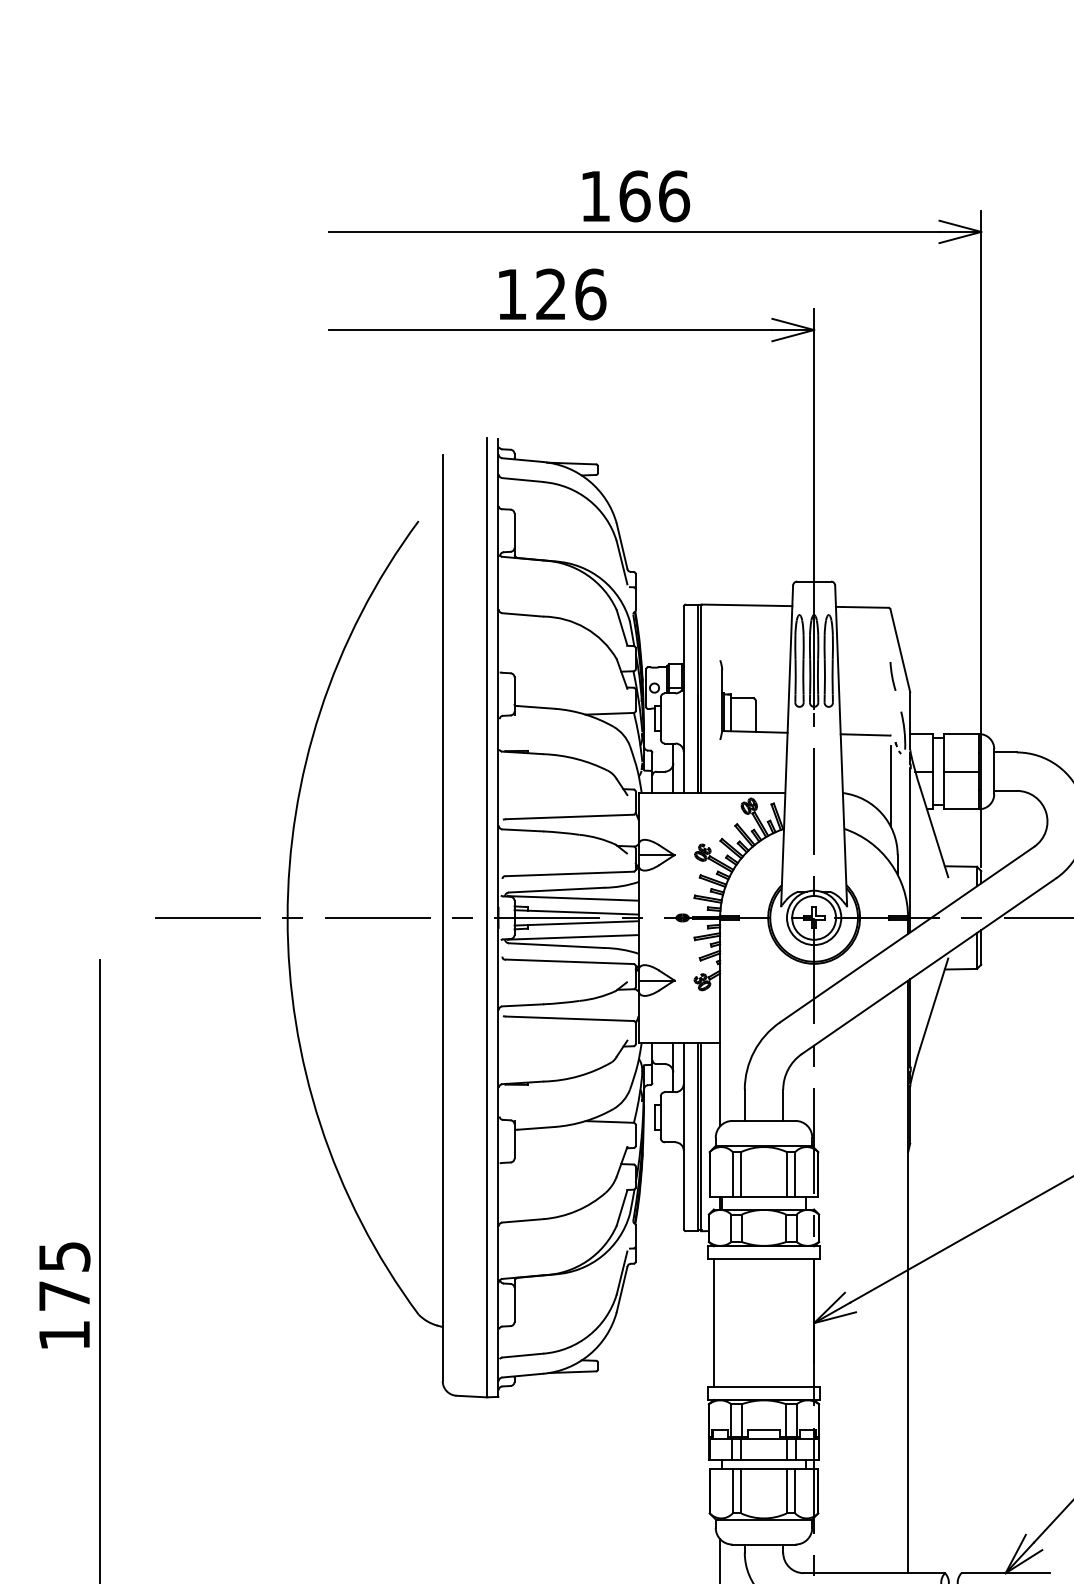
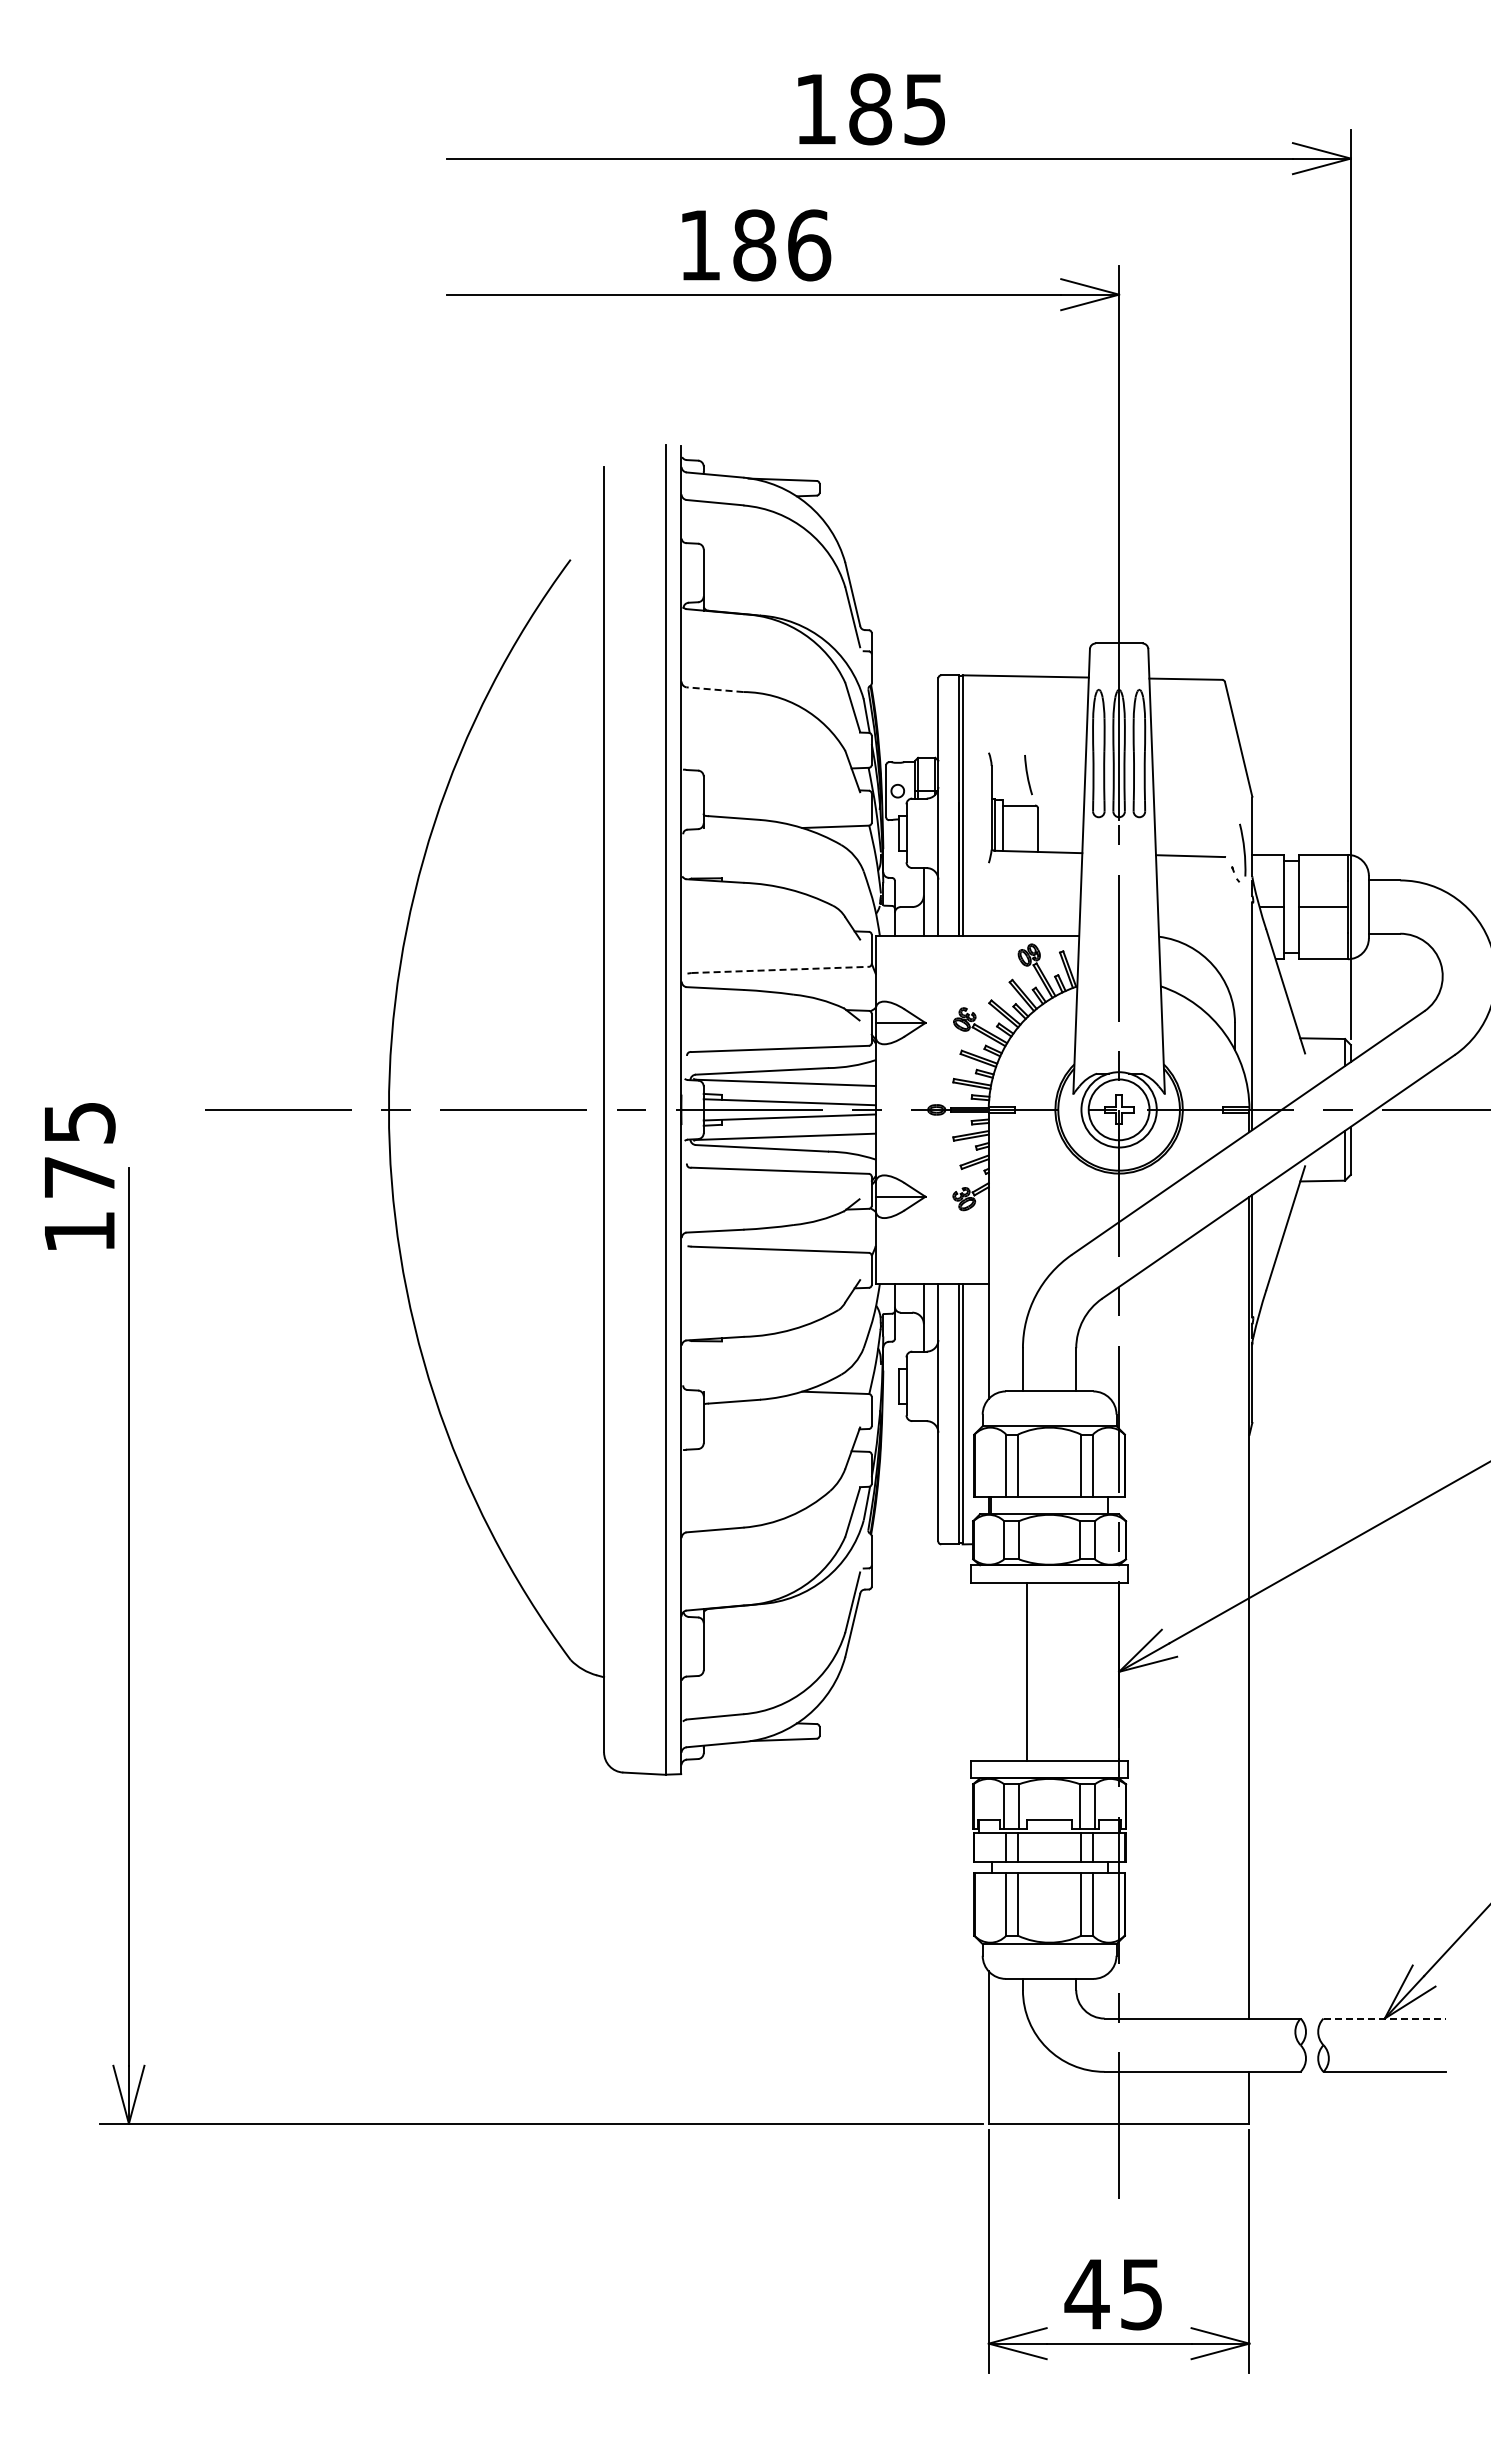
text: (655, 196) -> (898, 109), 166 -> 185
text: (551, 294) -> (754, 245), 126 -> 186
line: (523, 614) -> (715, 689), solid -> dashed
arc: (893, 676) -> (1028, 775), moved
line: (890, 785) -> (1225, 926), removed
line: (569, 816) -> (780, 969), solid -> dashed
text: (65, 1295) -> (80, 1176), moved
line: (714, 1322) -> (1027, 1671), moved
line: (1006, 1573) -> (1385, 2018), solid -> dashed

